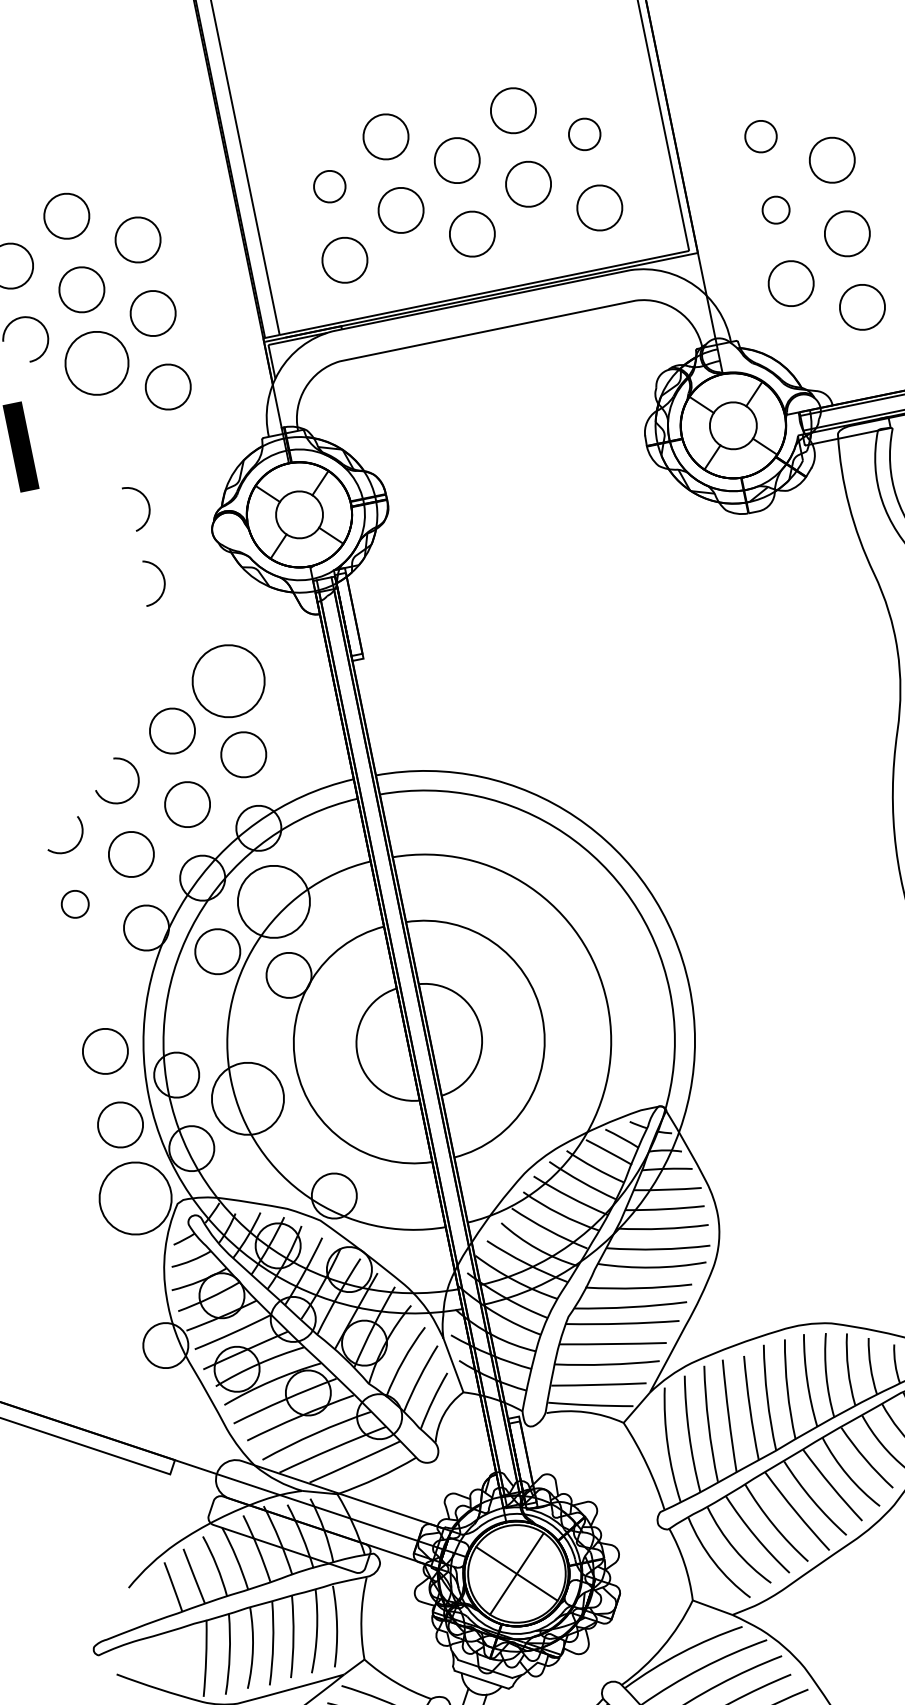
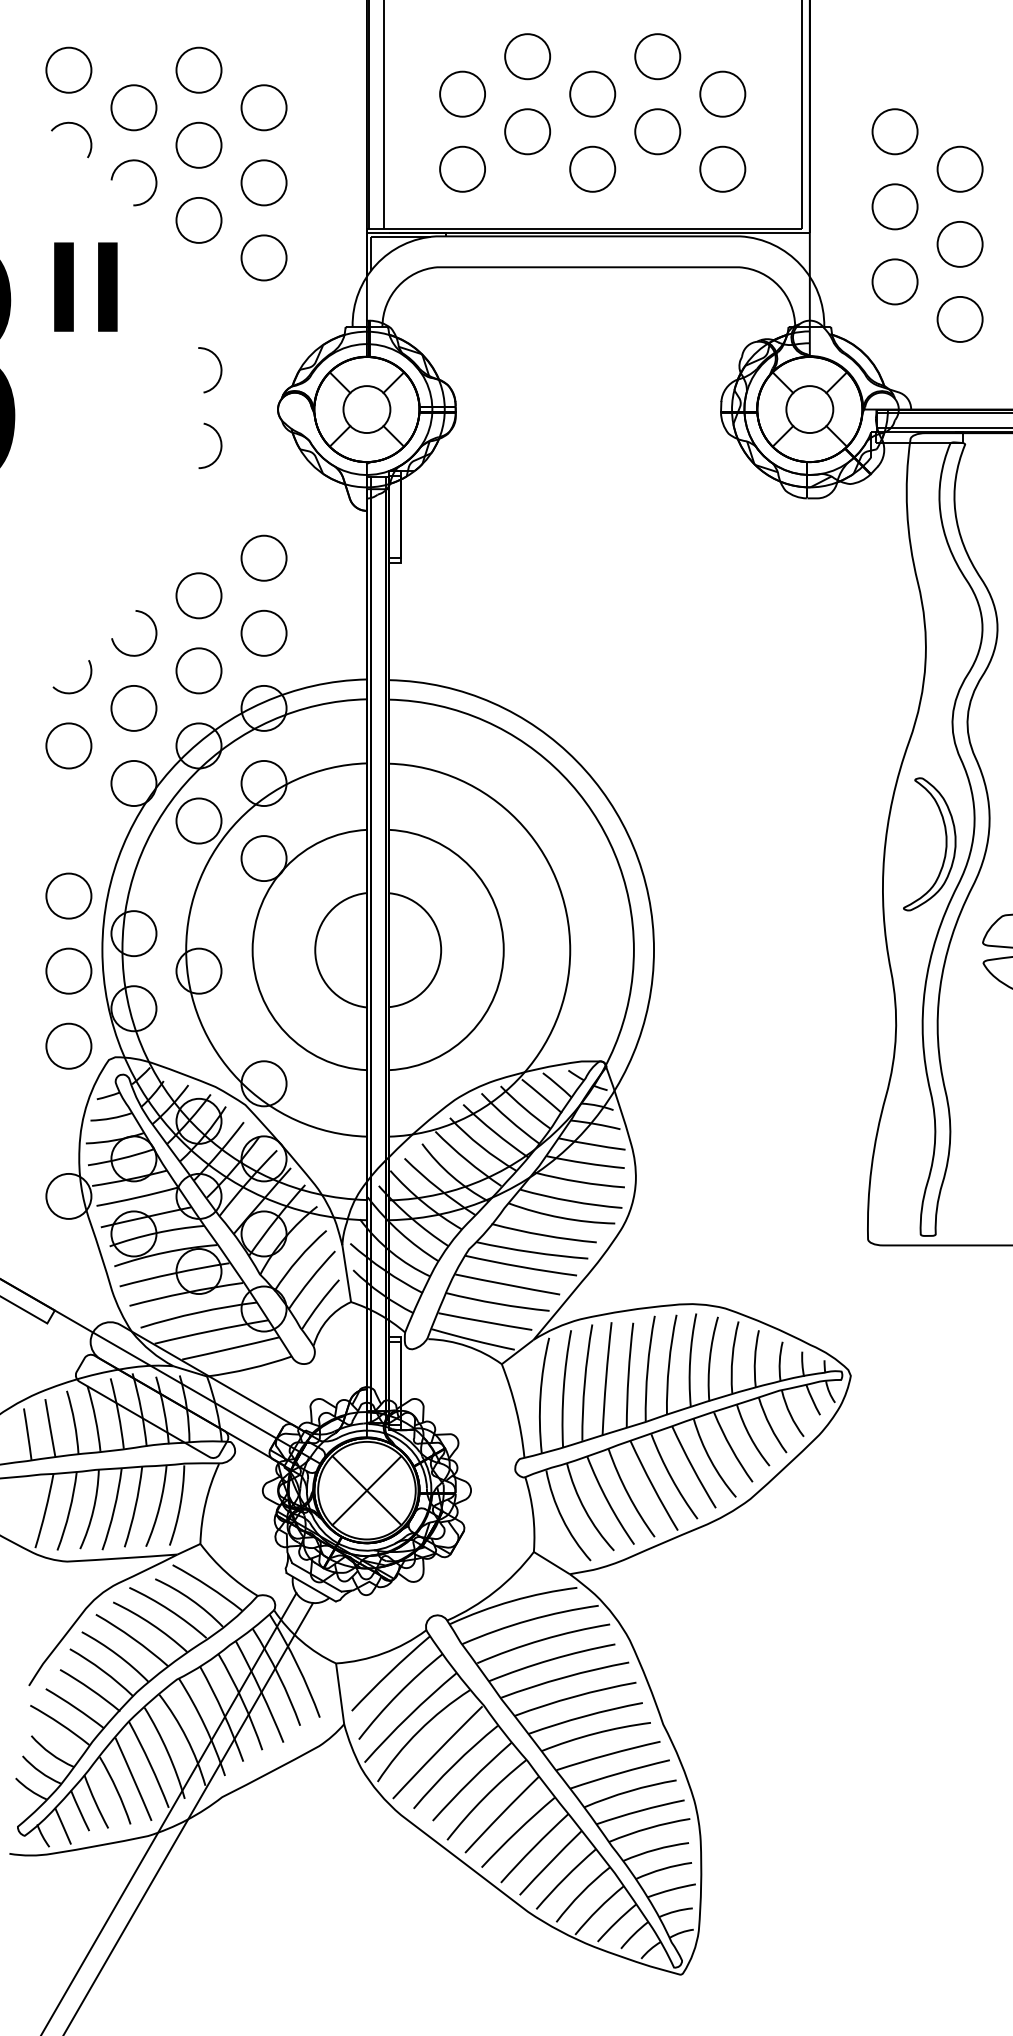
circle: (584, 133) -> (722, 93), size x1.43
circle: (760, 136) -> (894, 131), size x1.43
circle: (329, 186) -> (462, 93), size x1.43
circle: (775, 209) -> (894, 206), size x1.67
circle: (96, 362) -> (198, 219), size x0.71
circle: (227, 680) -> (263, 557), size x0.62
circle: (273, 901) -> (263, 783), size x0.62
circle: (74, 903) -> (68, 745), size x1.67
circle: (247, 1098) -> (198, 970), size x0.62
circle: (135, 1197) -> (68, 1045), size x0.62

